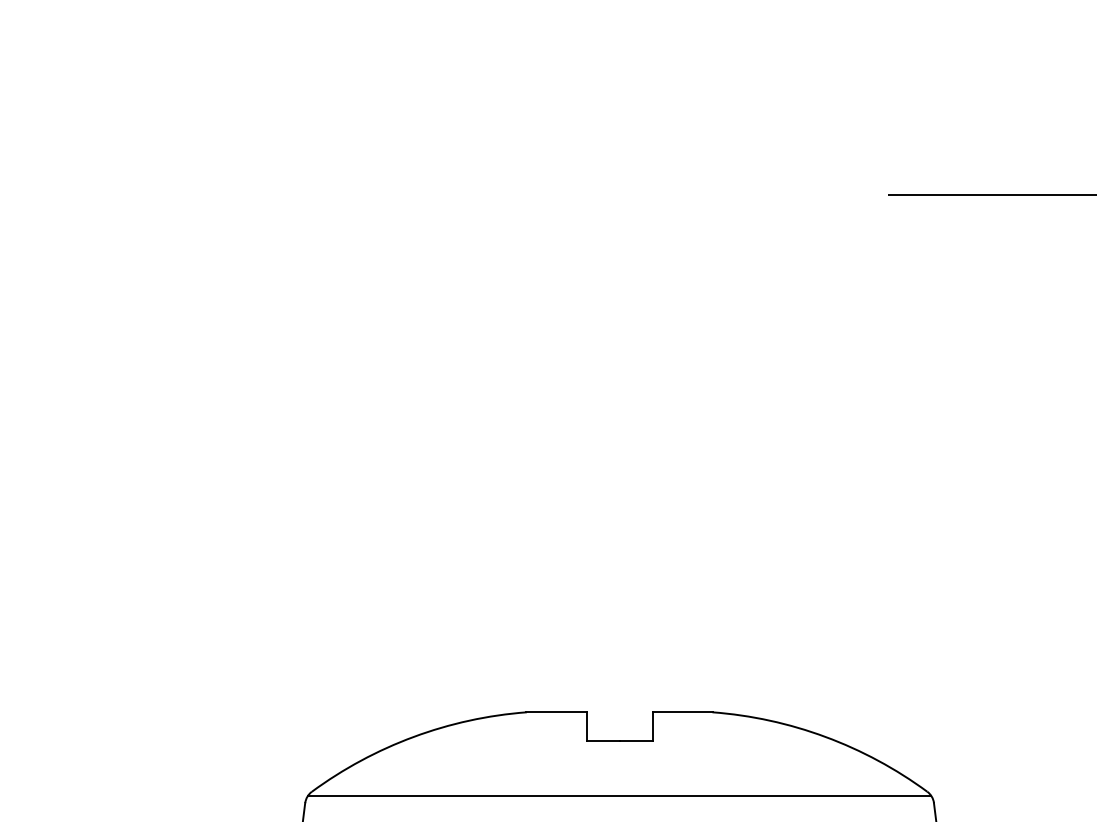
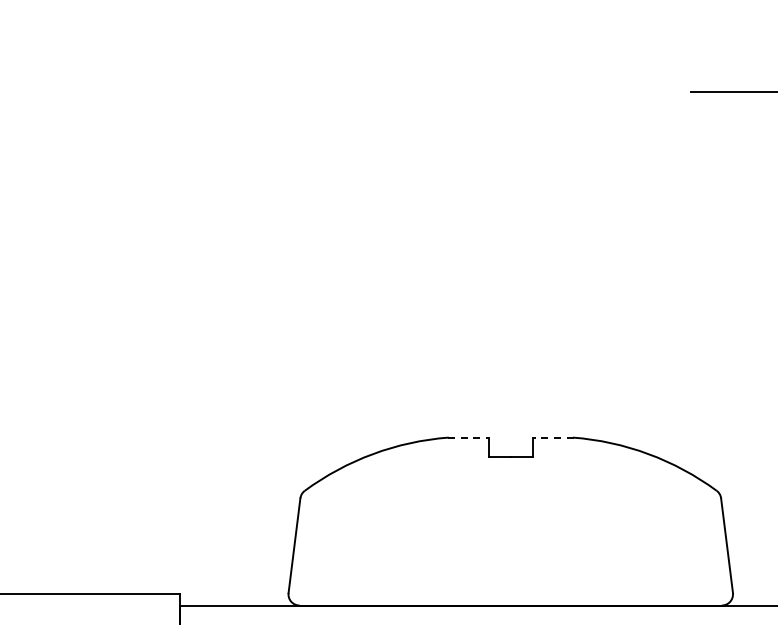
line: (556, 712) -> (468, 437), solid -> dashed
line: (681, 712) -> (552, 437), solid -> dashed
line: (619, 795) -> (510, 493), removed

